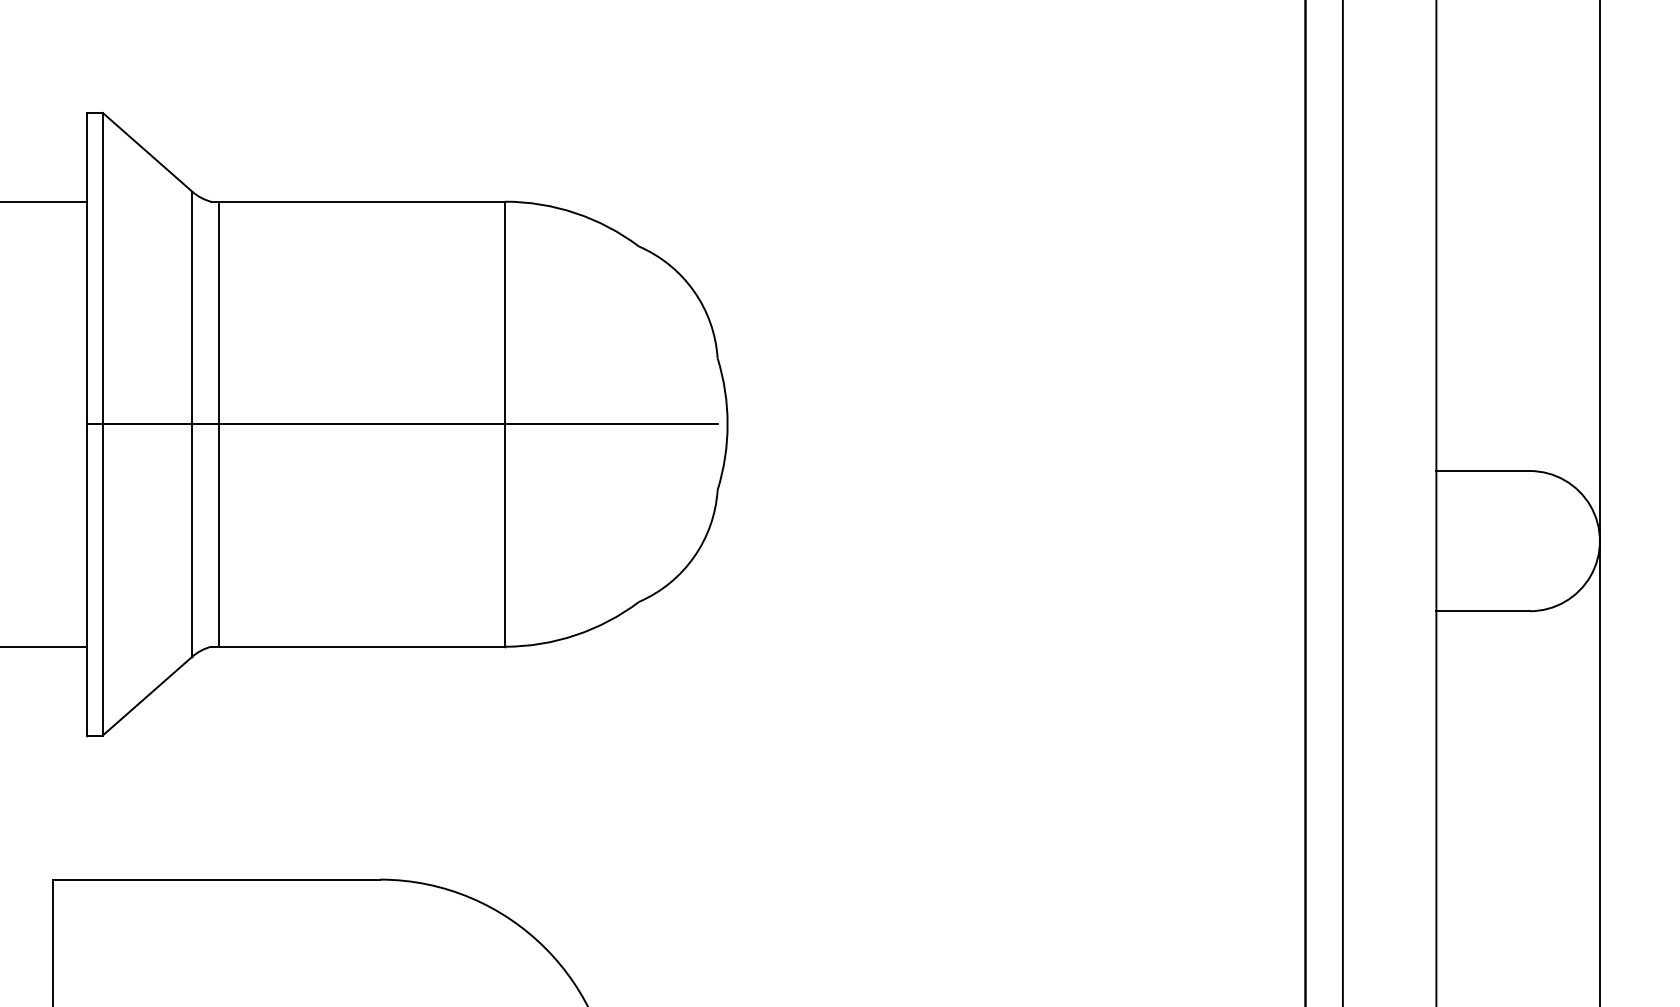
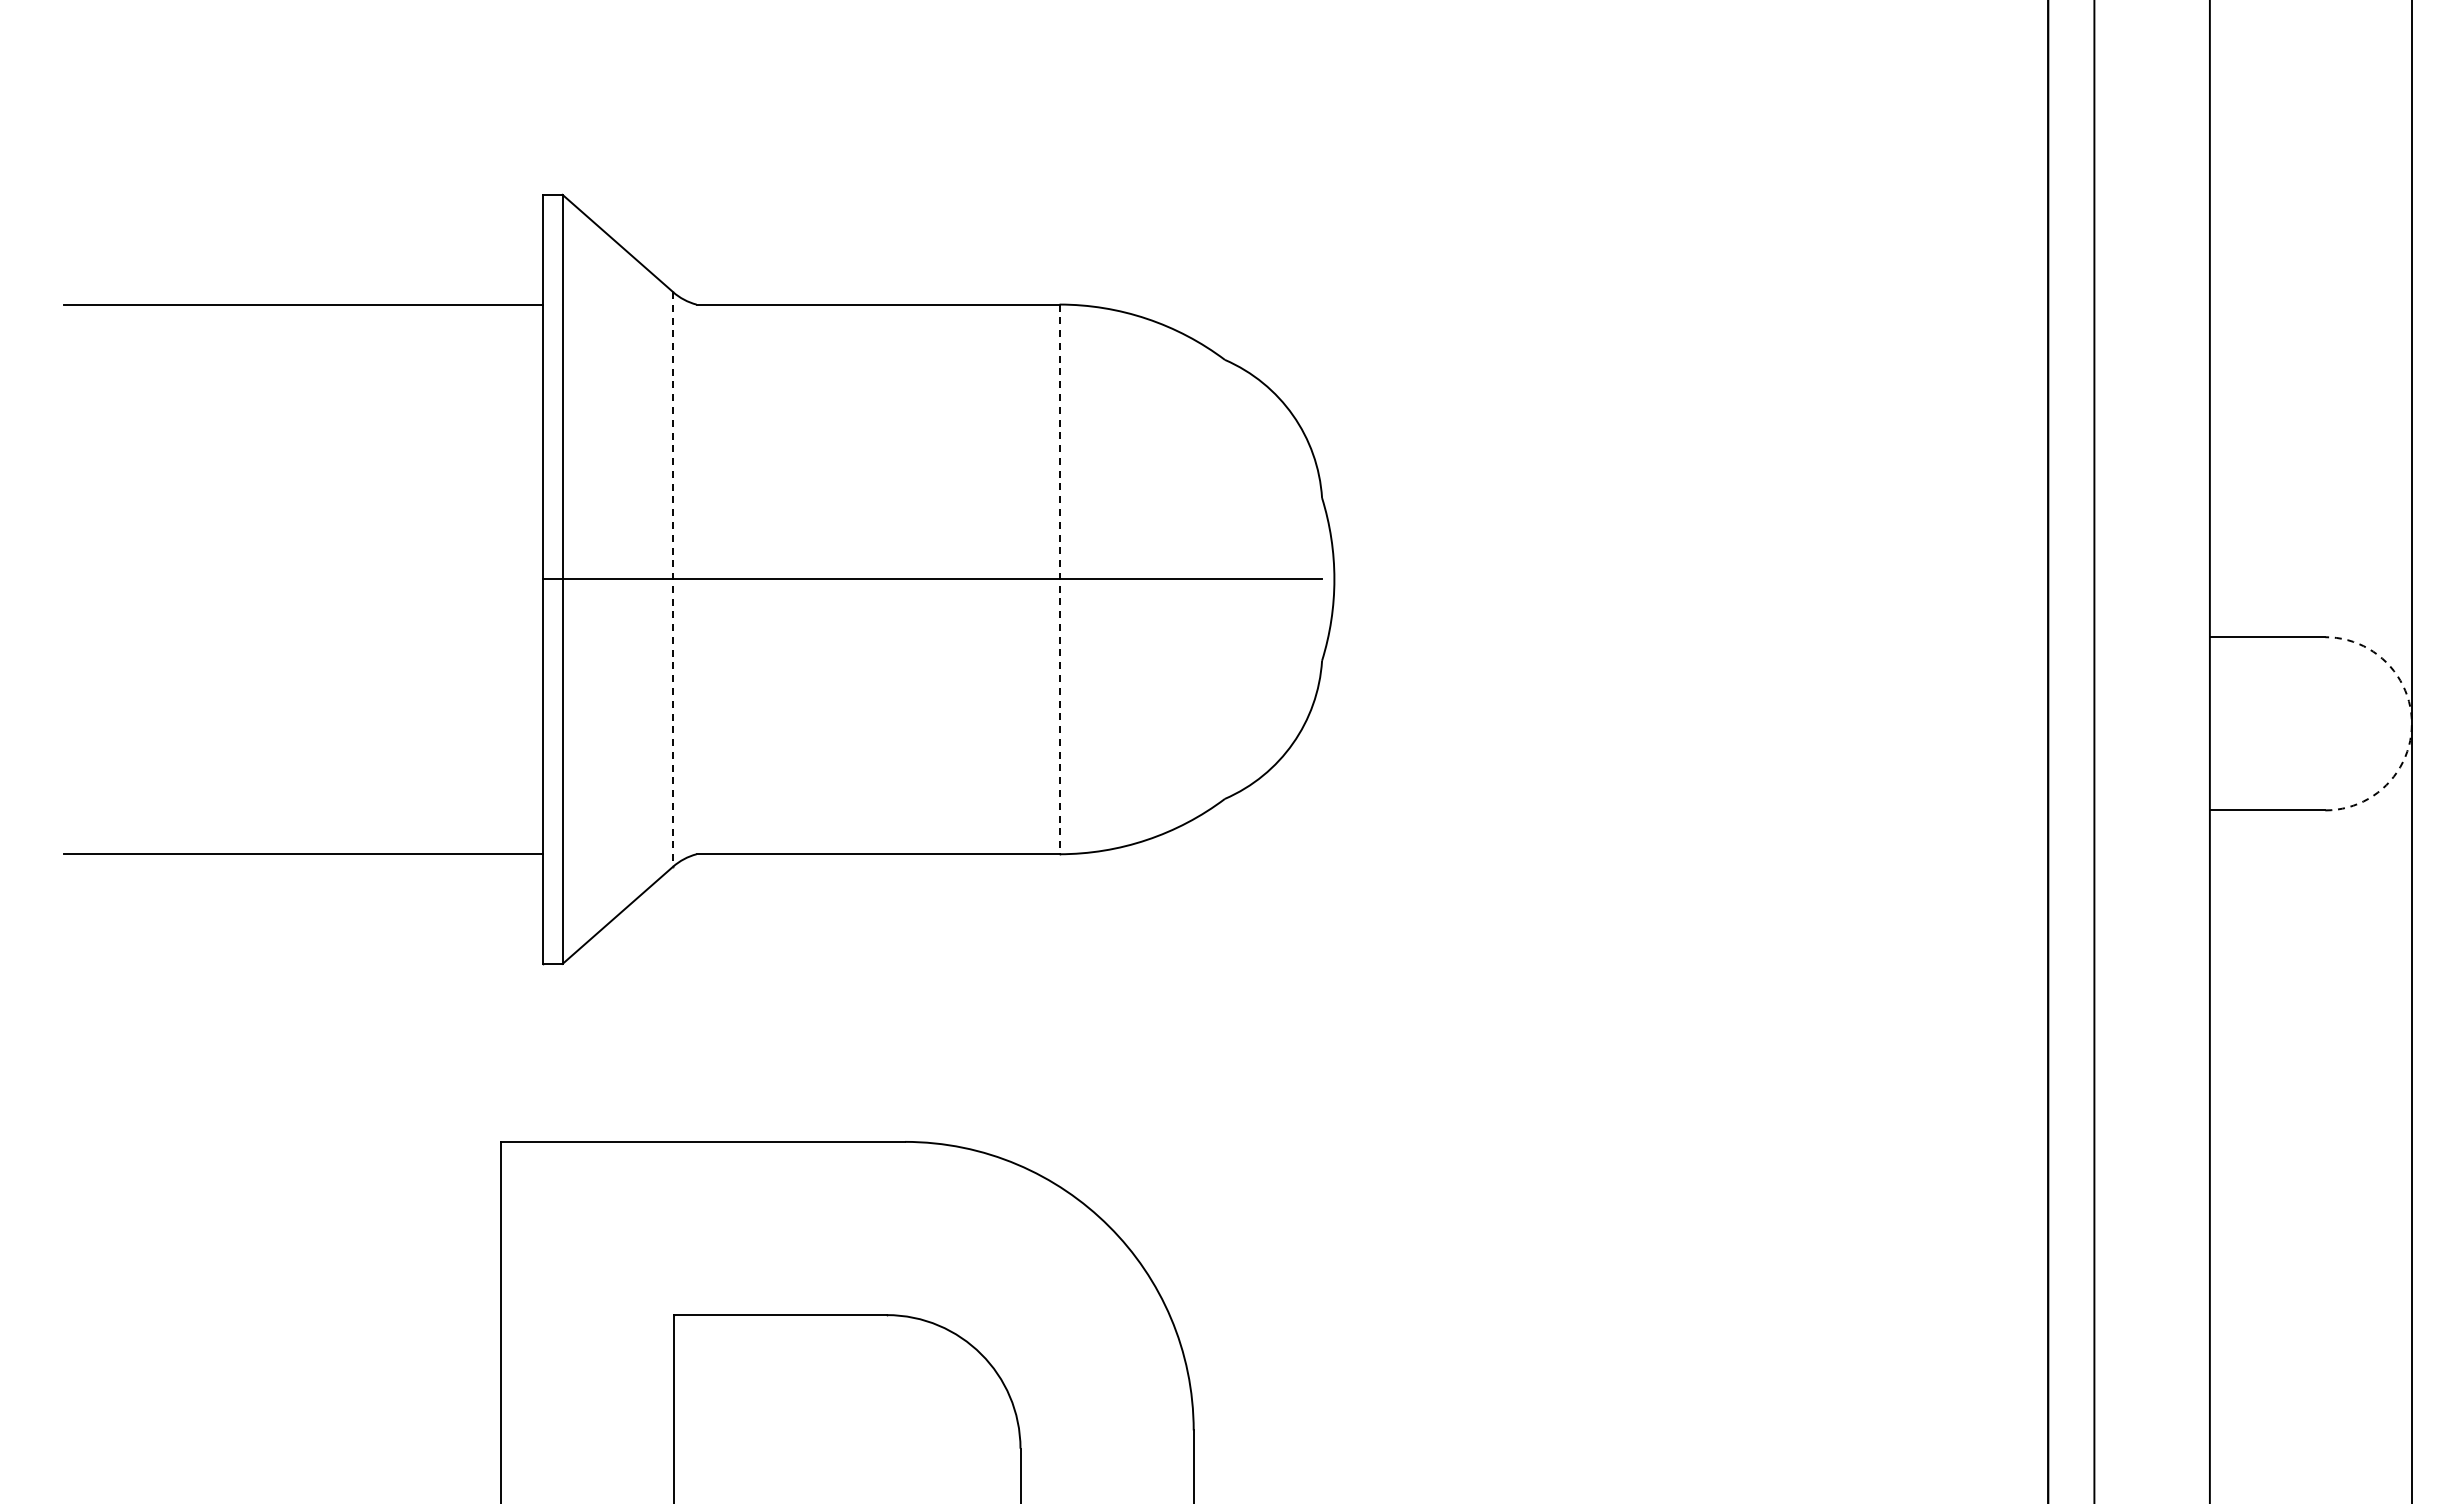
line: (192, 424) -> (673, 579), solid -> dashed
line: (219, 424) -> (706, 579), removed
line: (505, 424) -> (1059, 579), solid -> dashed
arc: (1599, 540) -> (2411, 723), solid -> dashed

